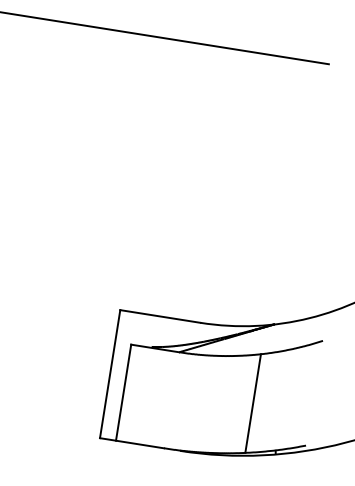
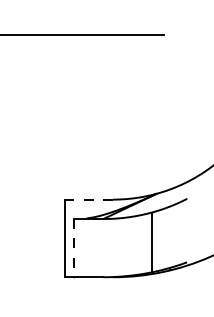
line: (159, 316) -> (88, 199), solid -> dashed
line: (123, 393) -> (74, 248), solid -> dashed

